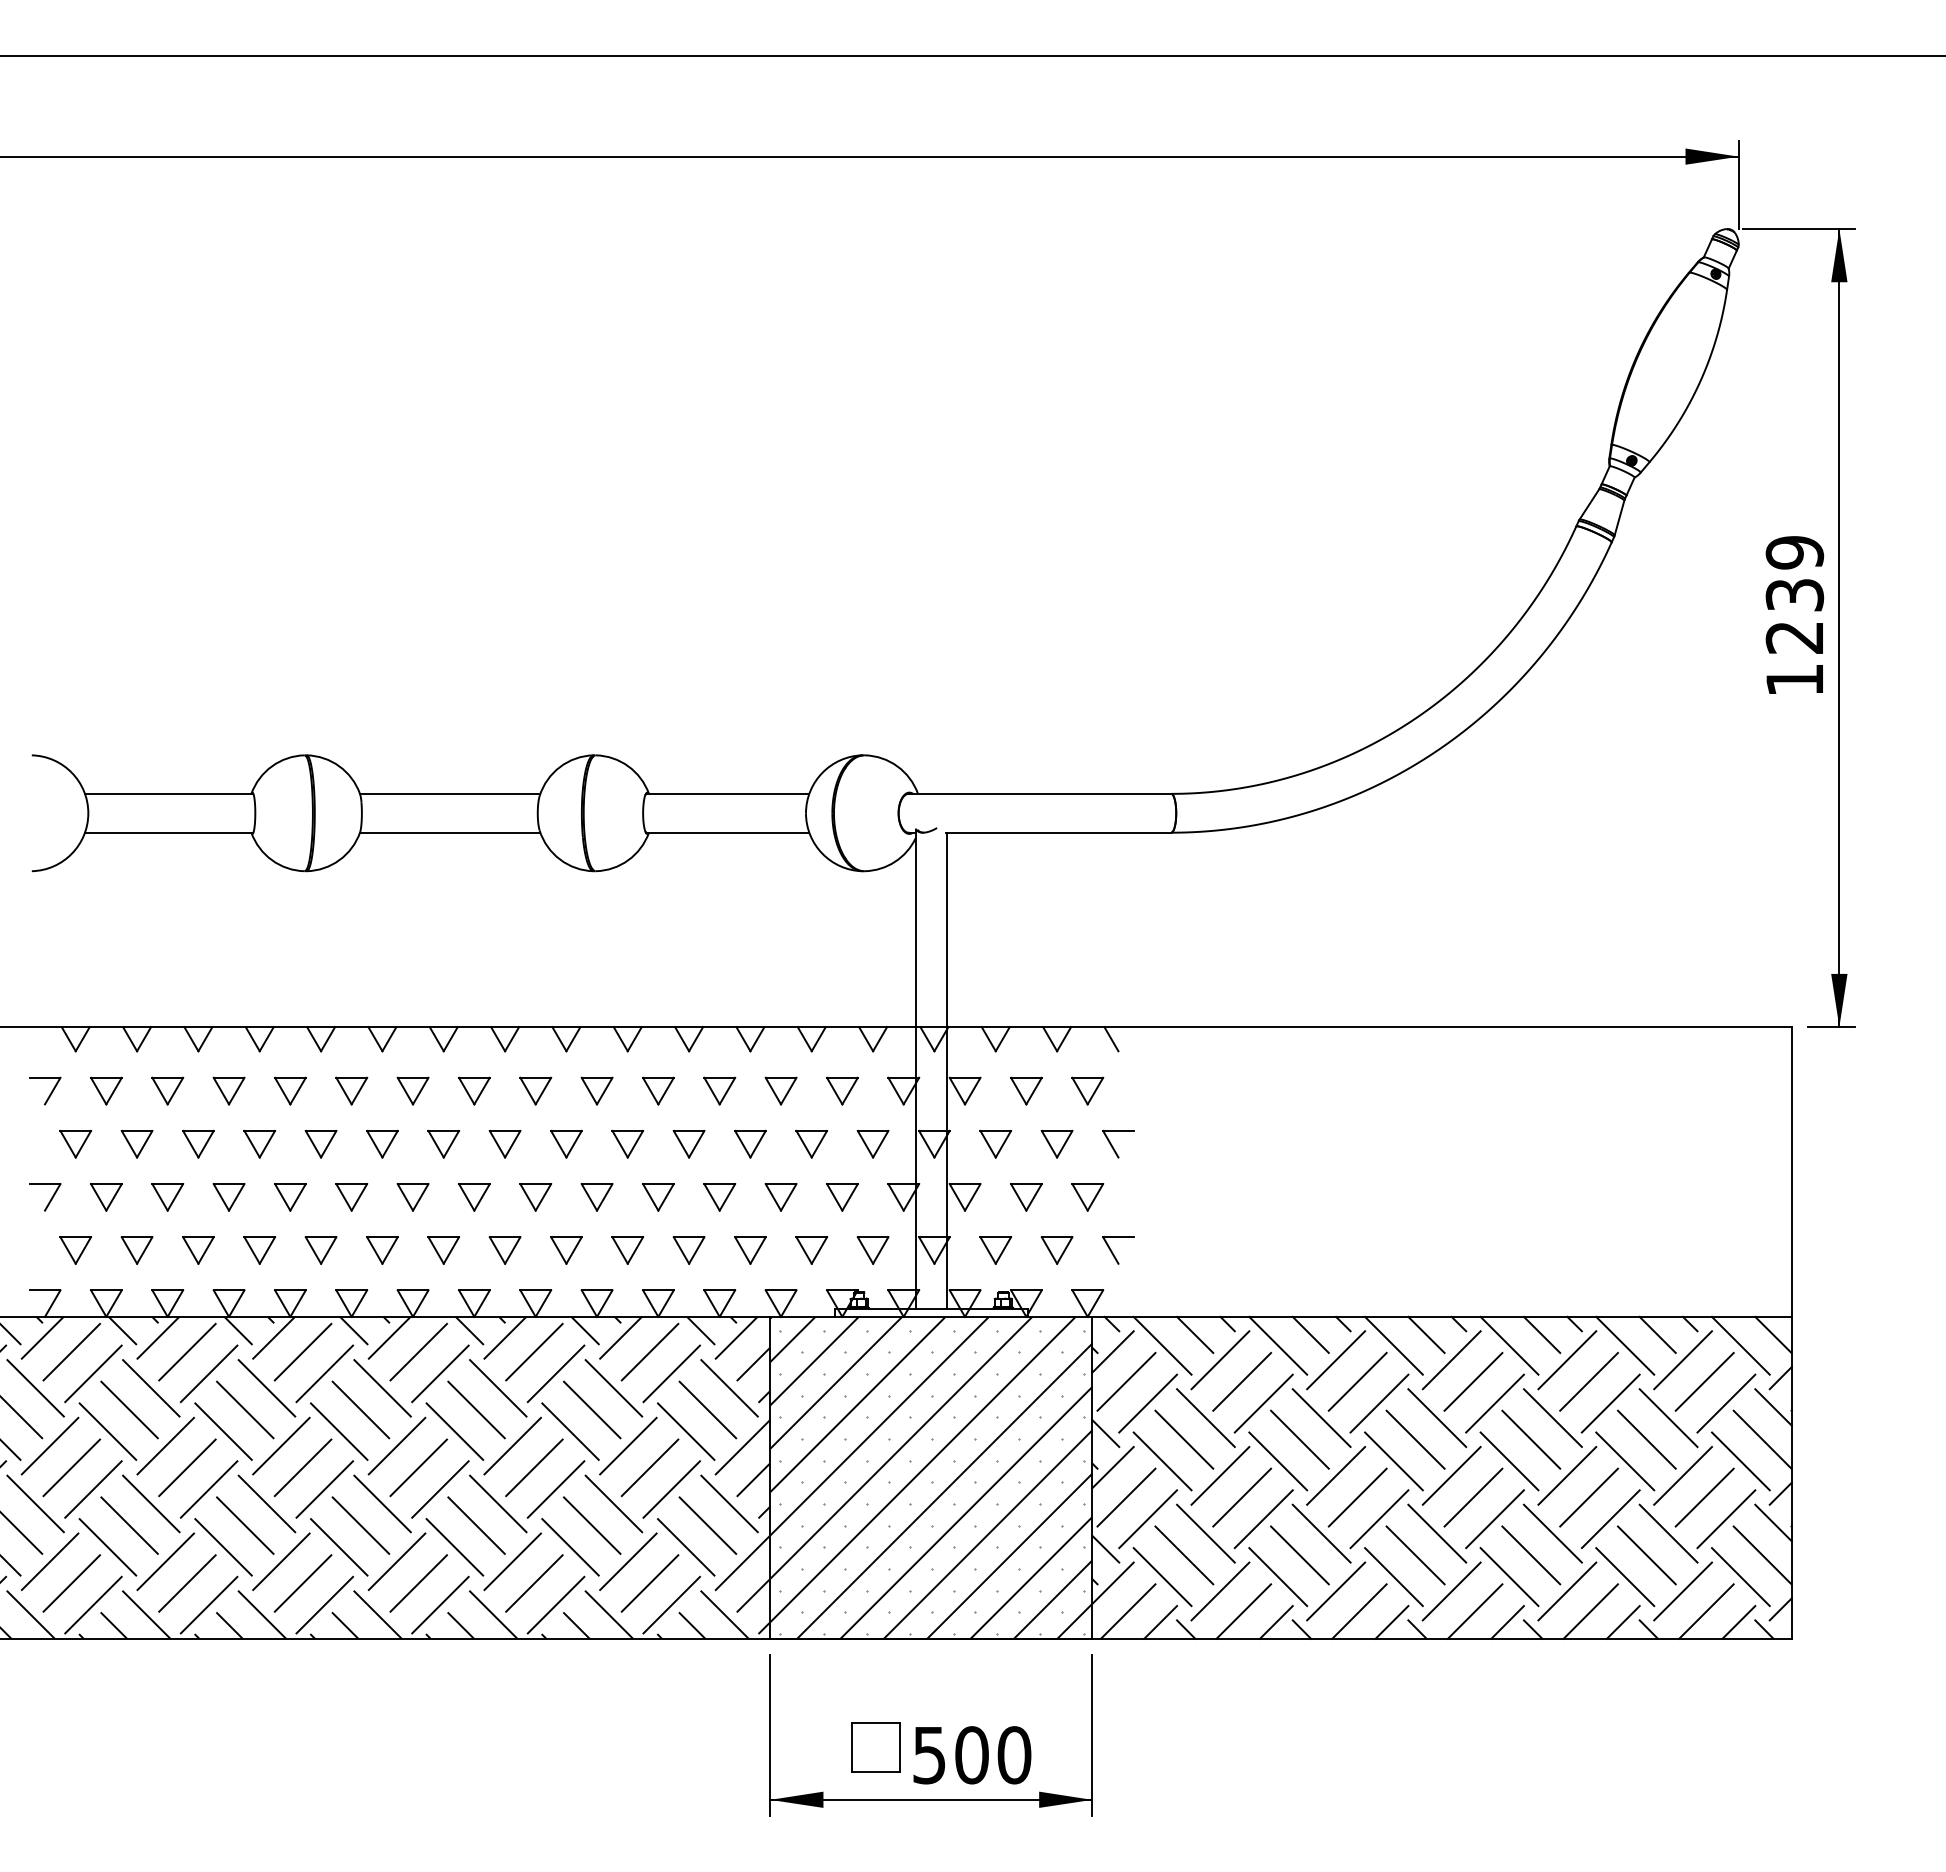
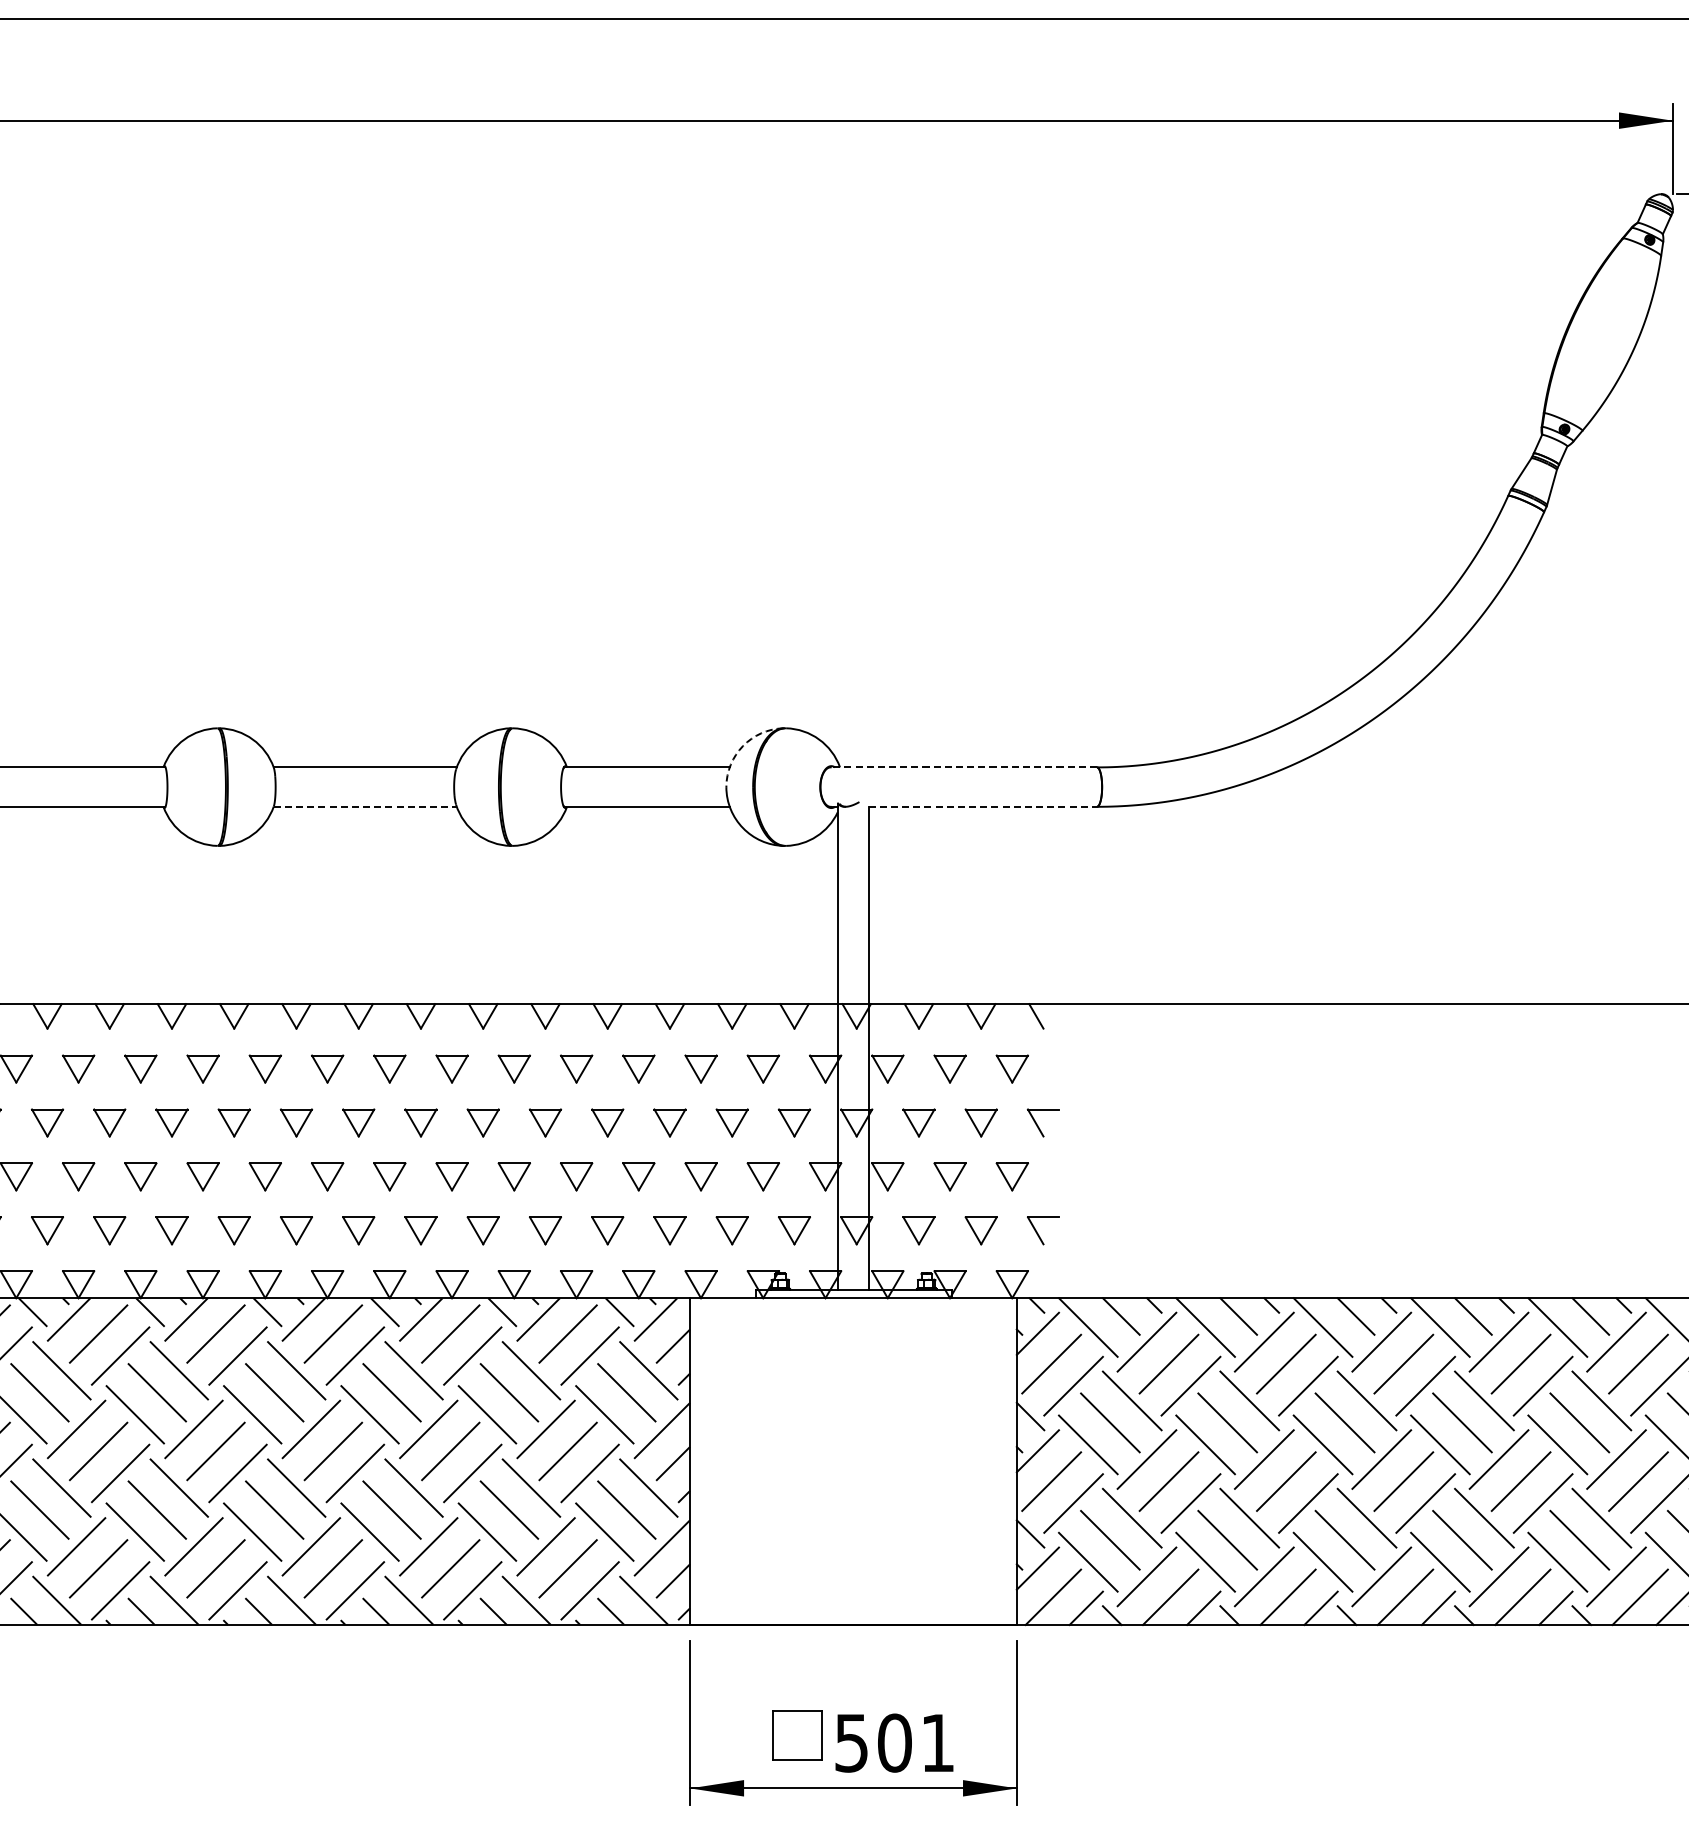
arc: (822, 772) -> (743, 745), solid -> dashed
line: (1039, 793) -> (963, 767), solid -> dashed
line: (450, 832) -> (365, 806), solid -> dashed
line: (1058, 832) -> (982, 806), solid -> dashed
hatch: (931, 1477) -> (853, 1461), removed
text: (1014, 1755) -> (937, 1743), 500 -> 501

